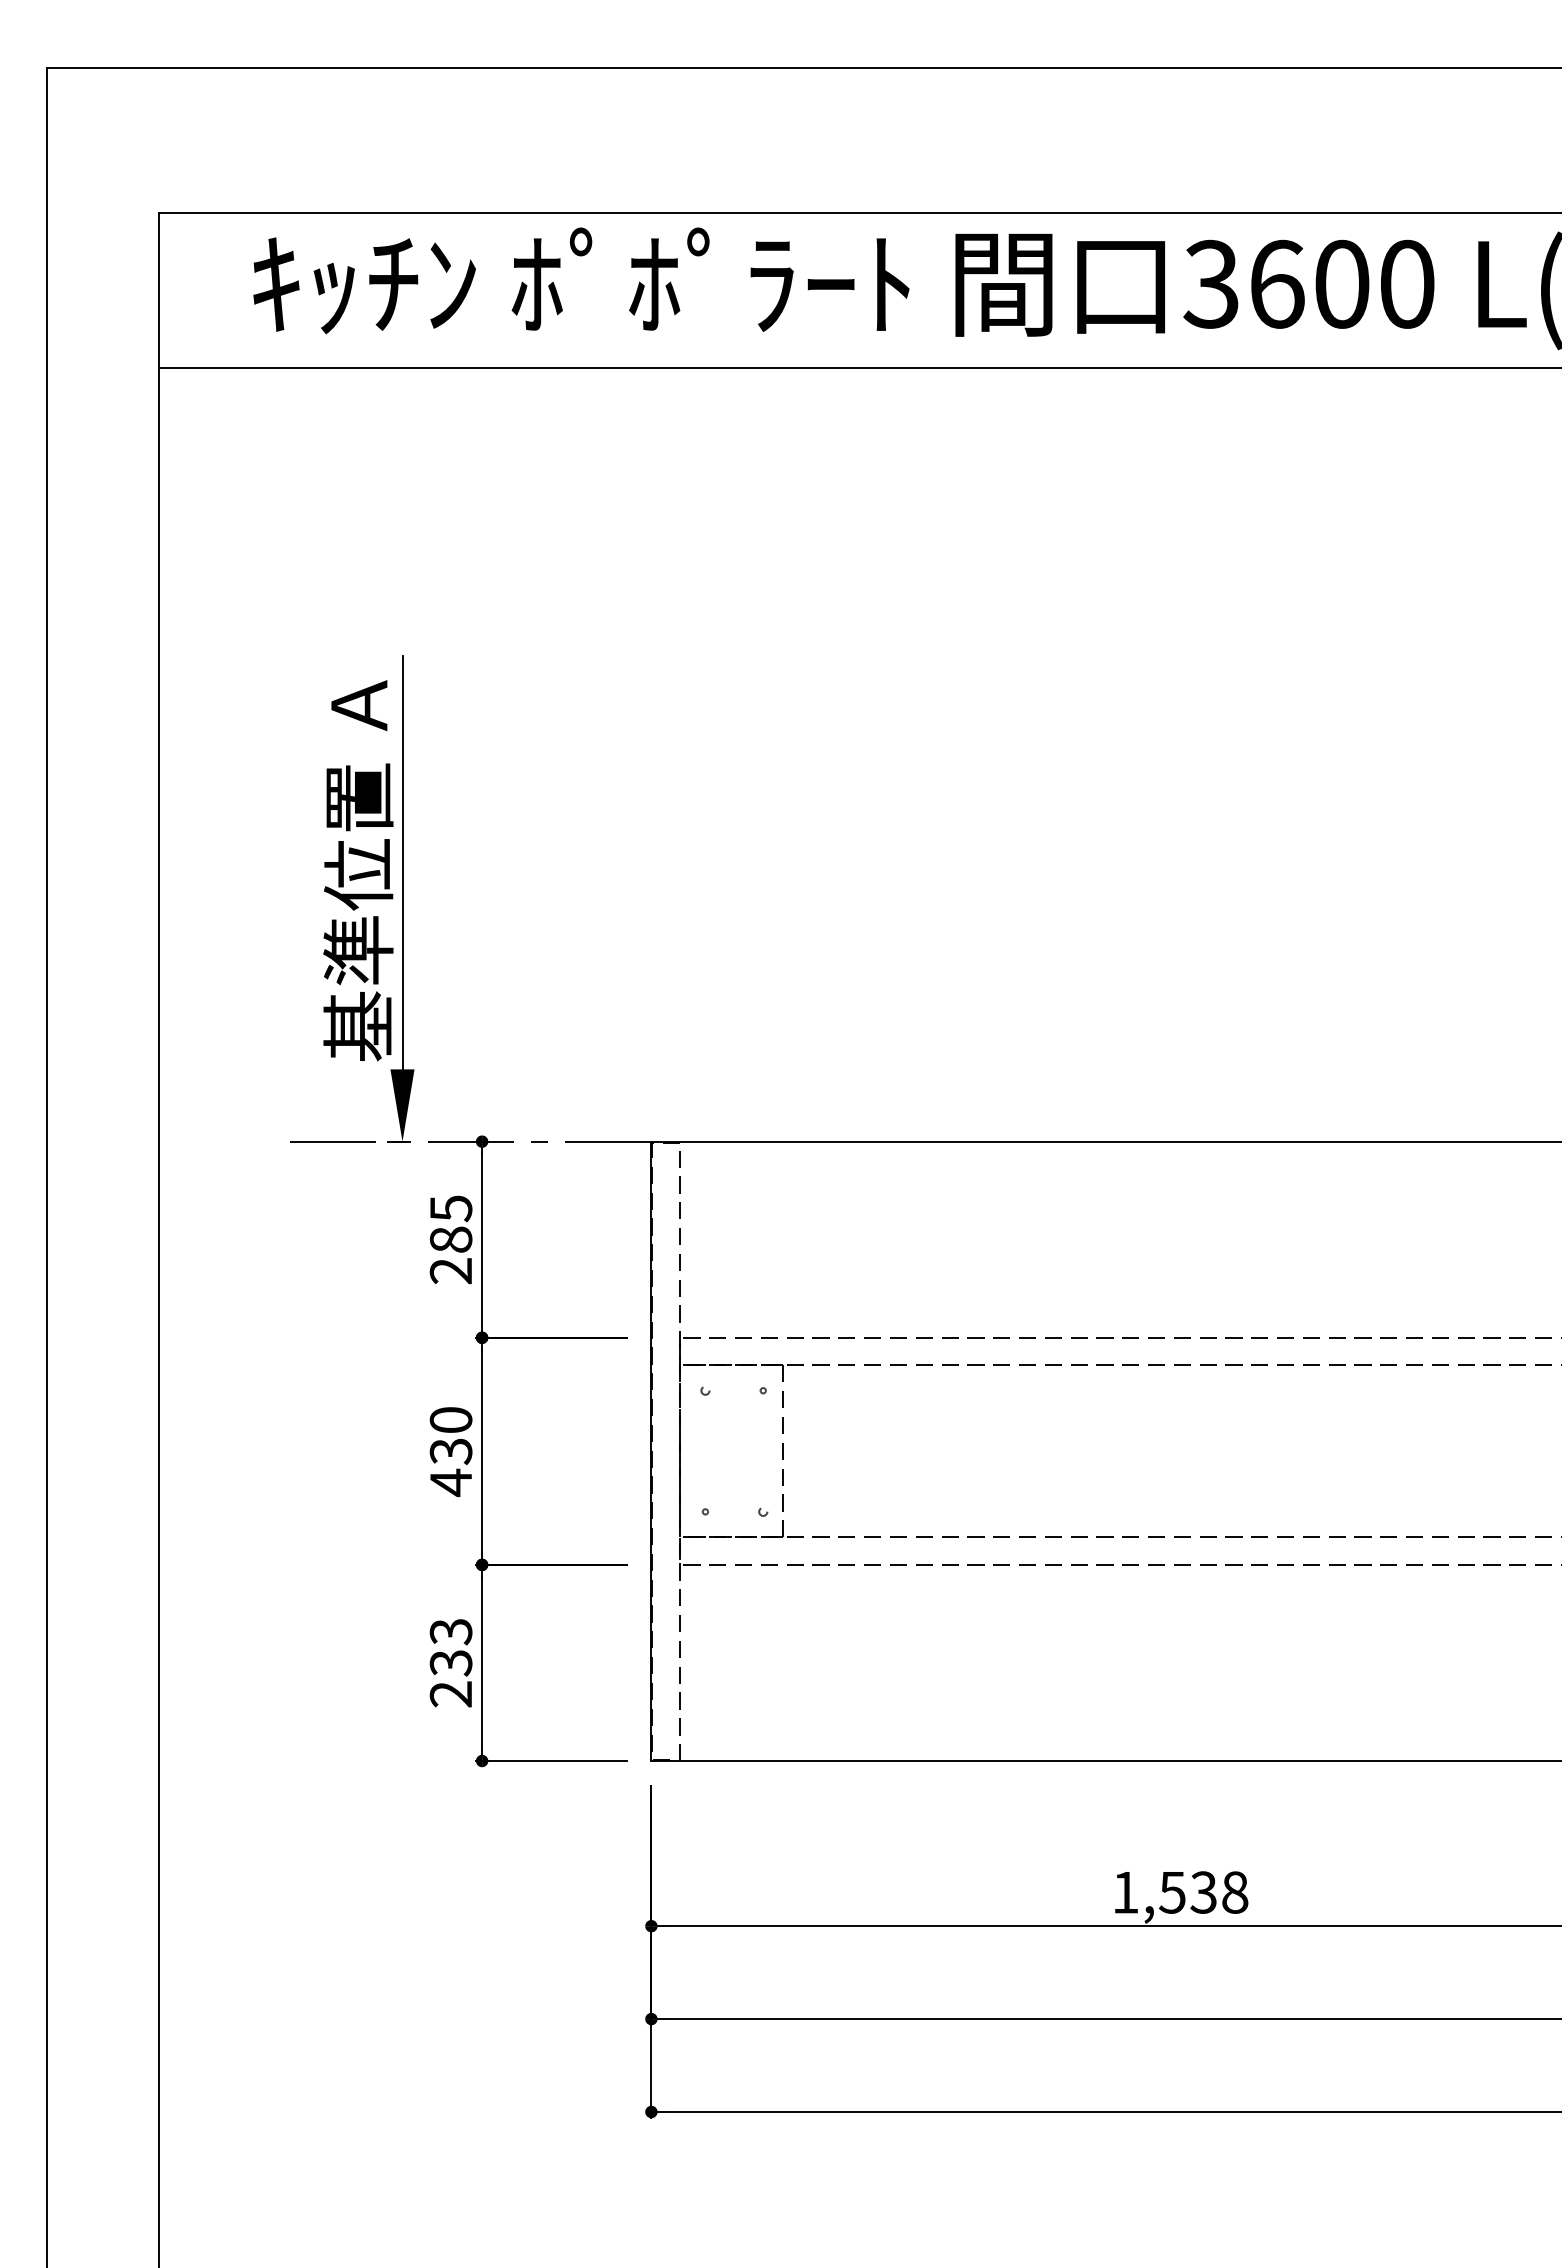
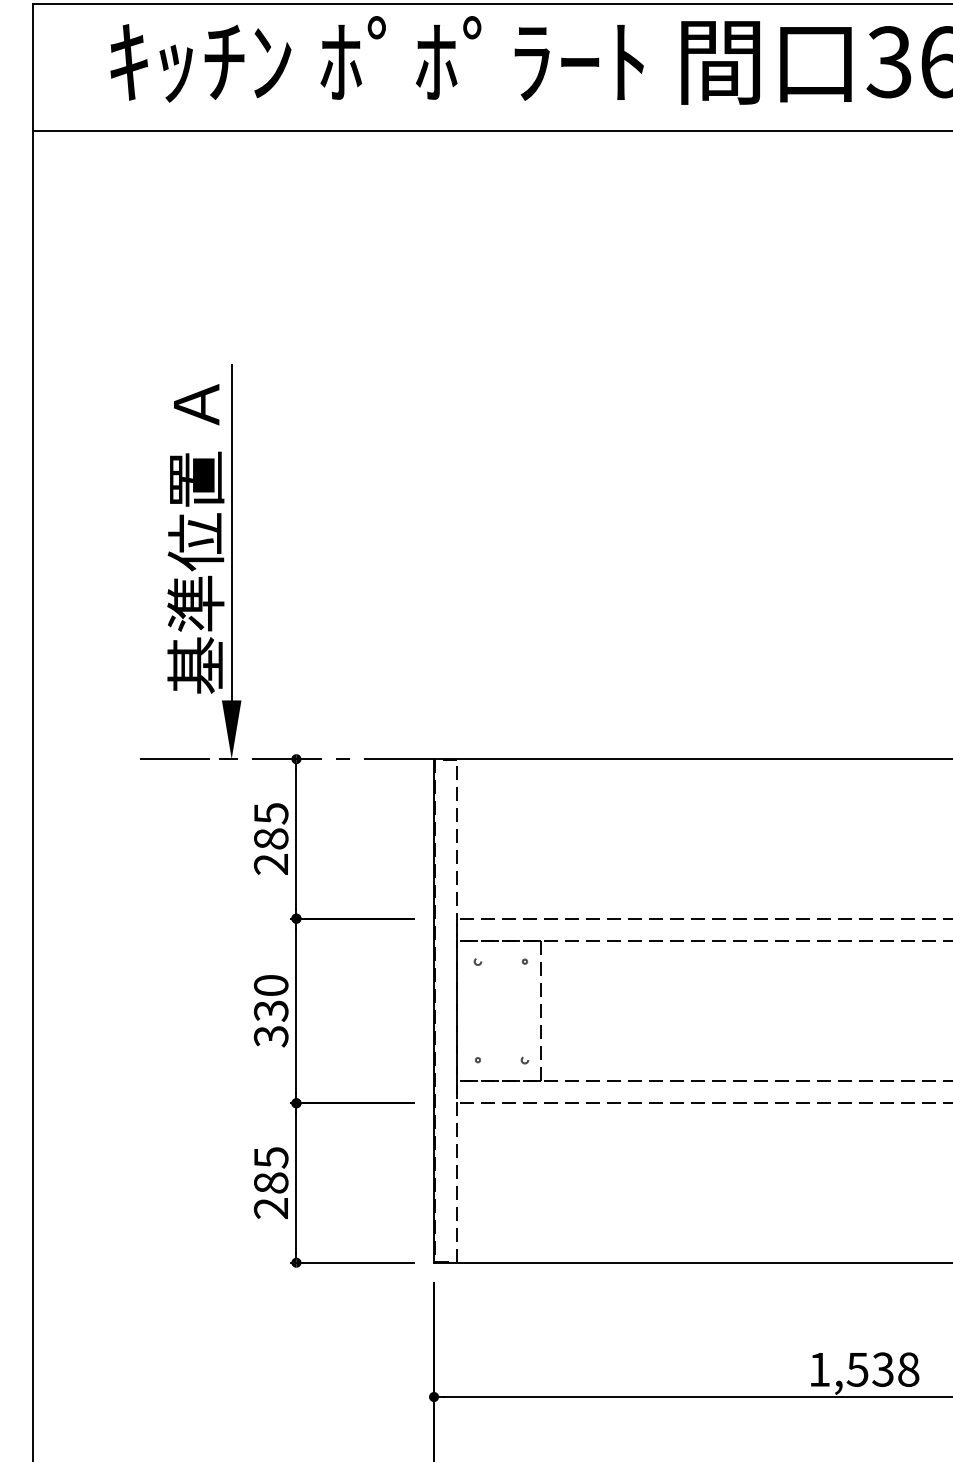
text: (450, 1482) -> (270, 1036), 430 -> 330
text: (450, 1647) -> (270, 1170), 233 -> 285

